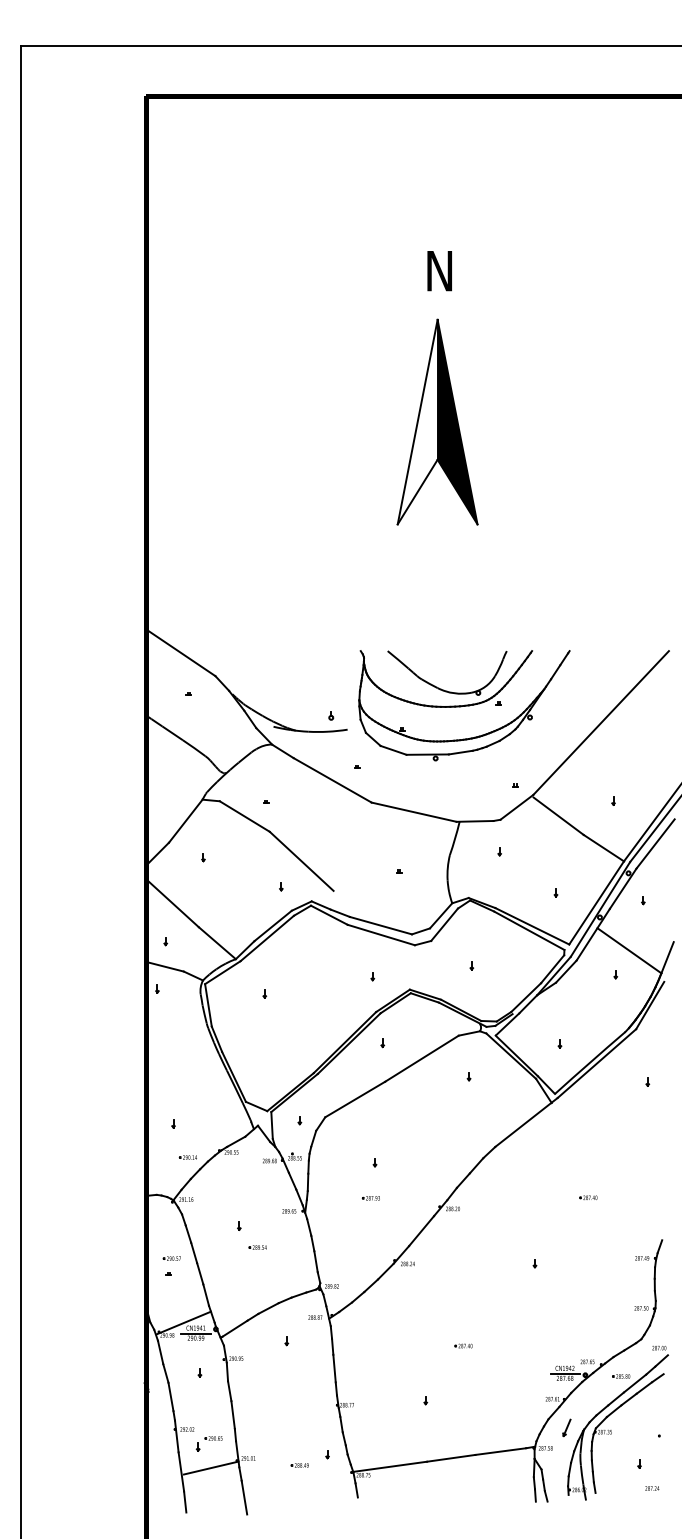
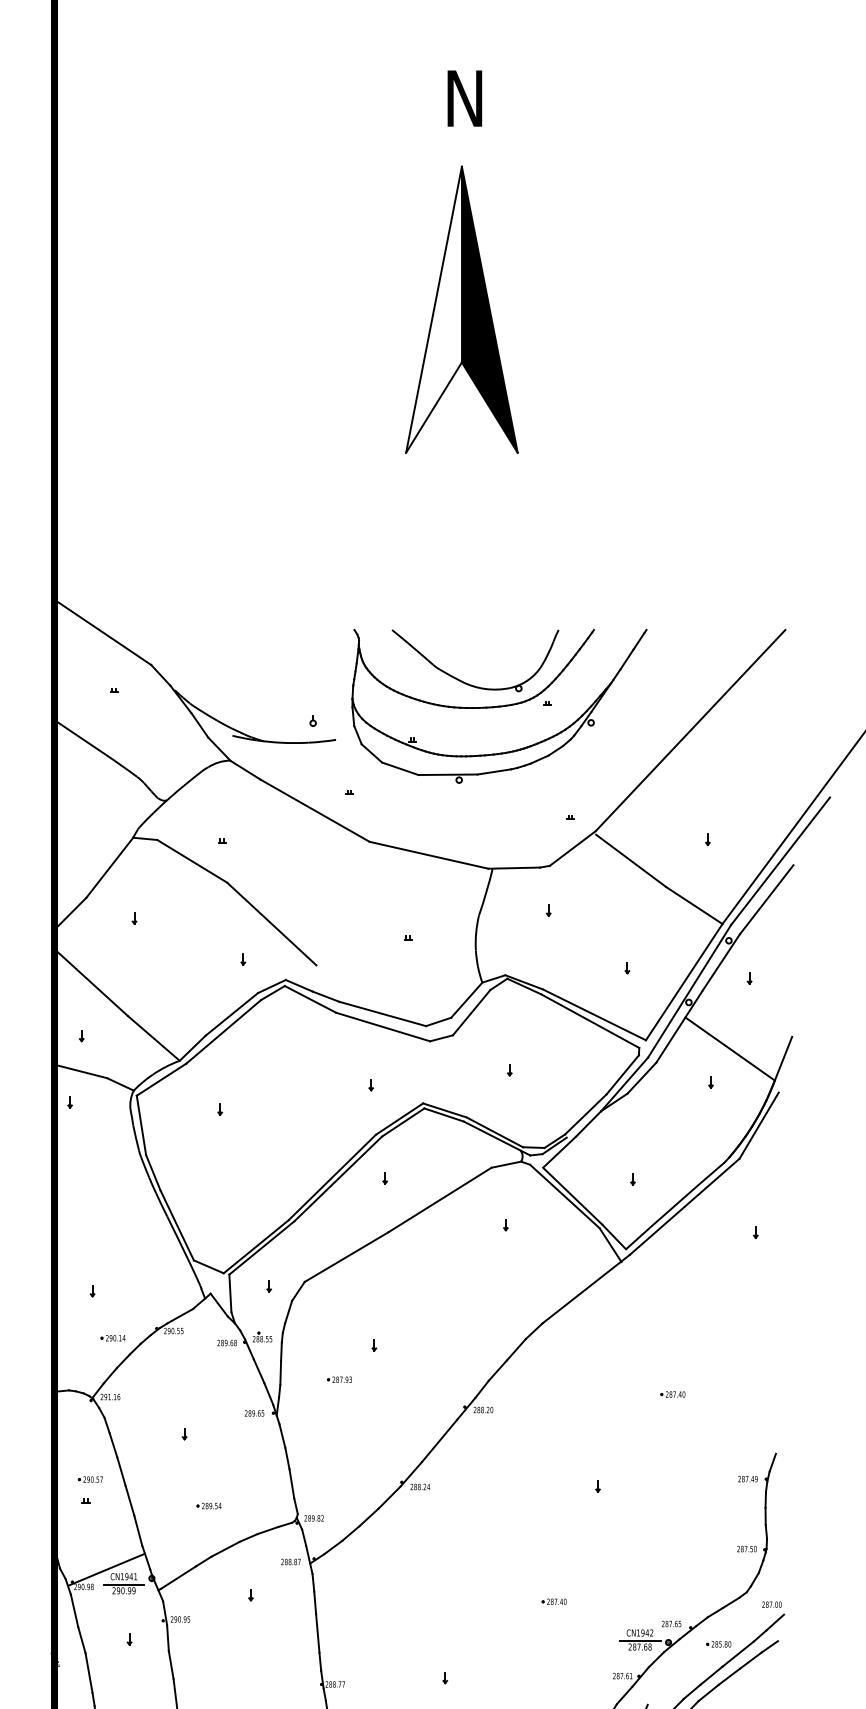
part: (370, 1198) -> (338, 1380), moved
part: (257, 1247) -> (208, 1505), moved
part: (463, 1345) -> (554, 1601), moved

